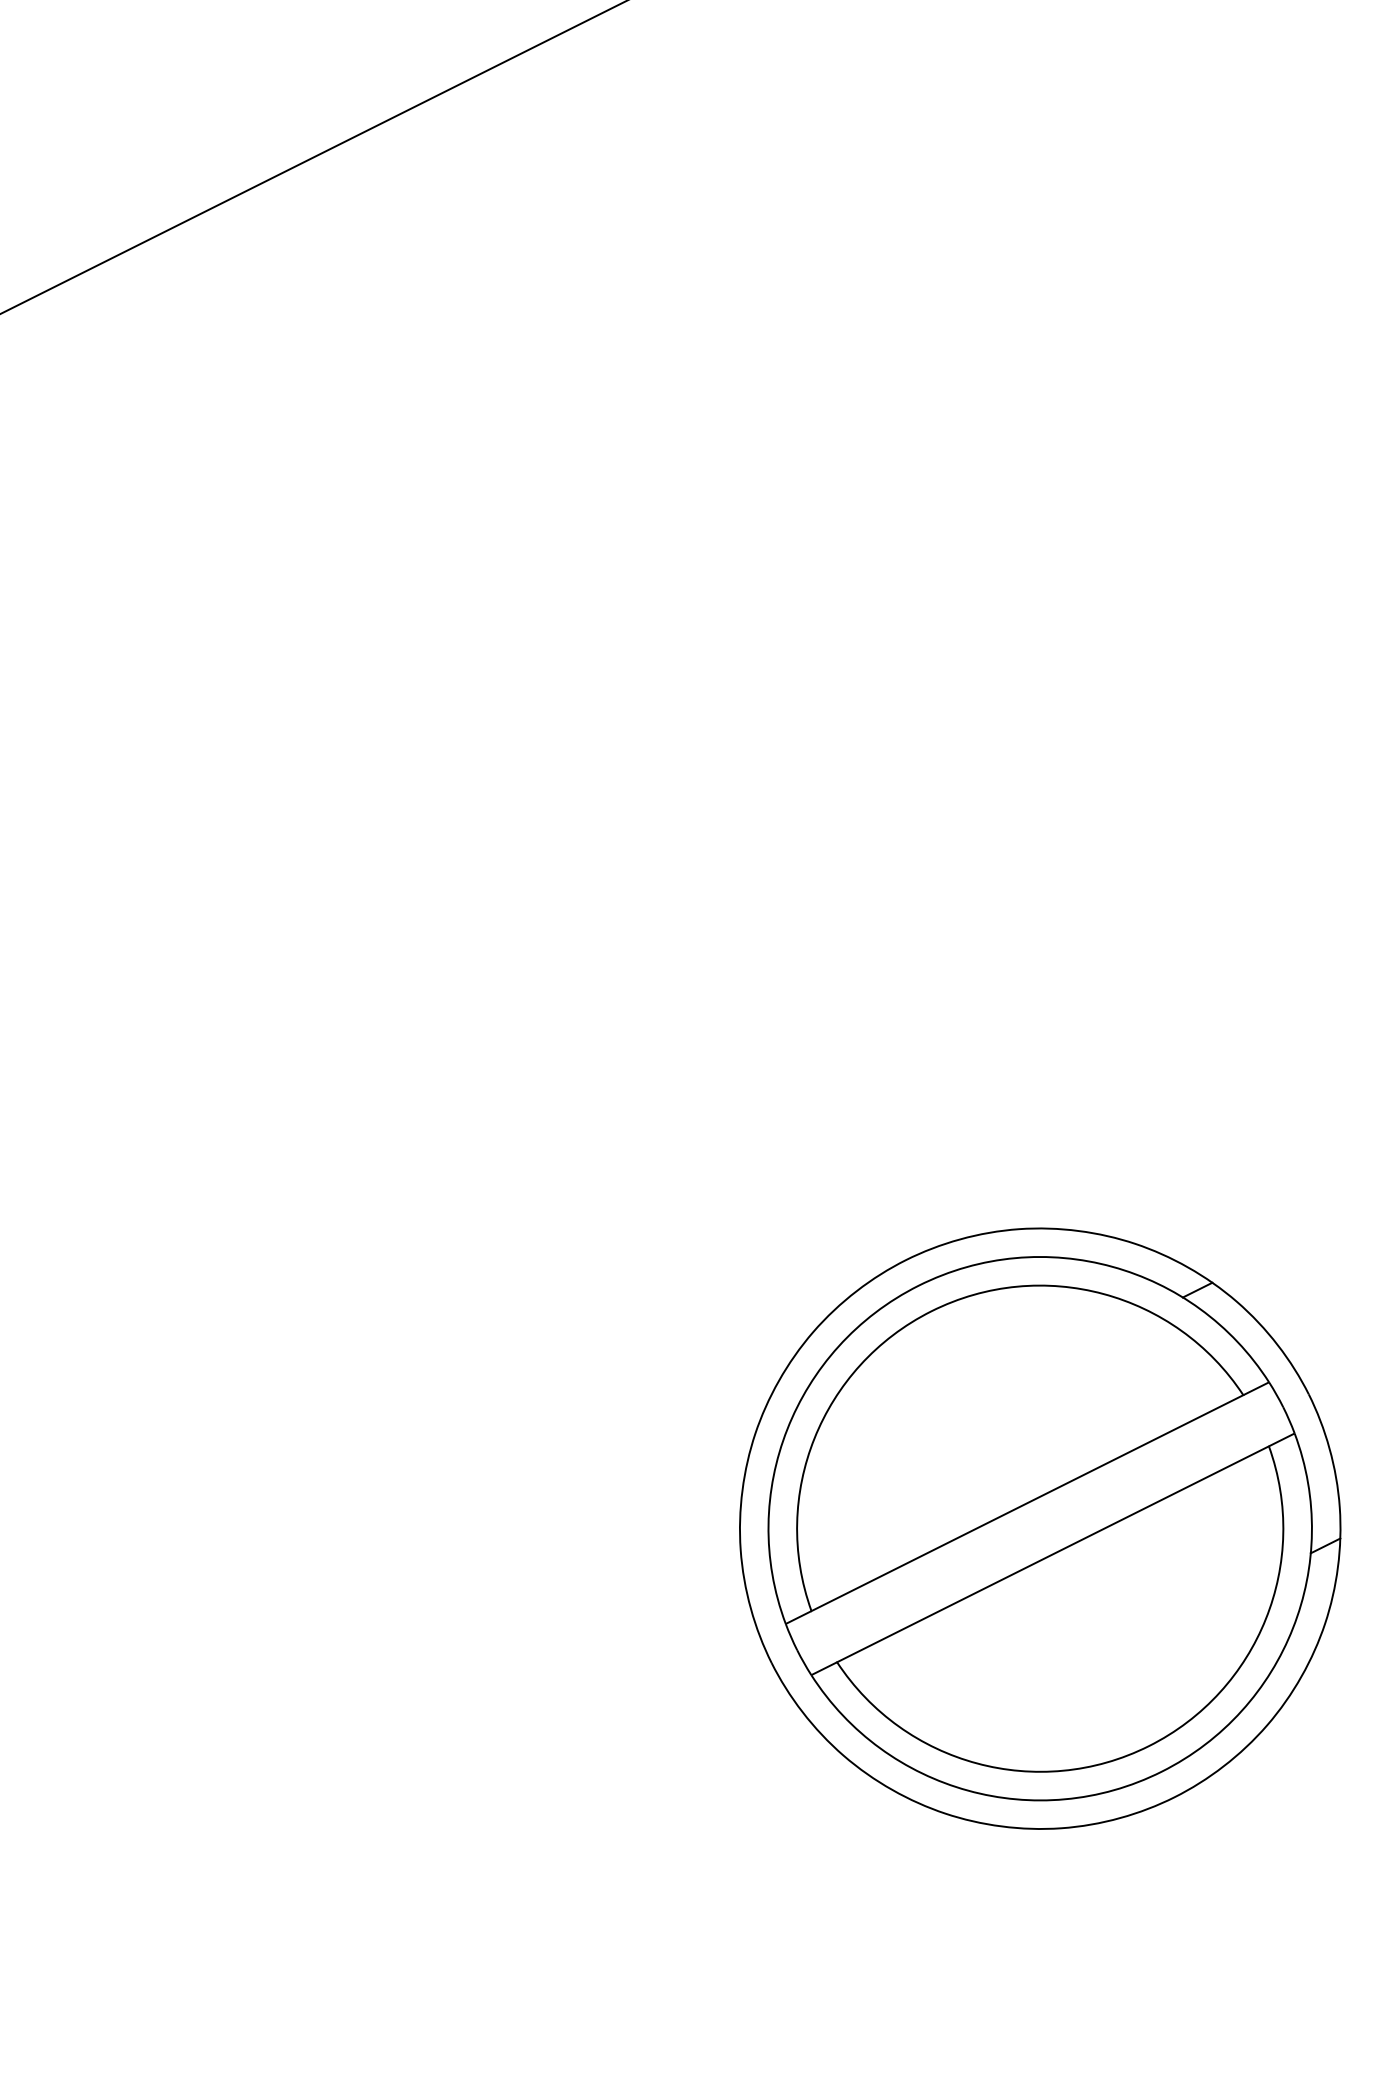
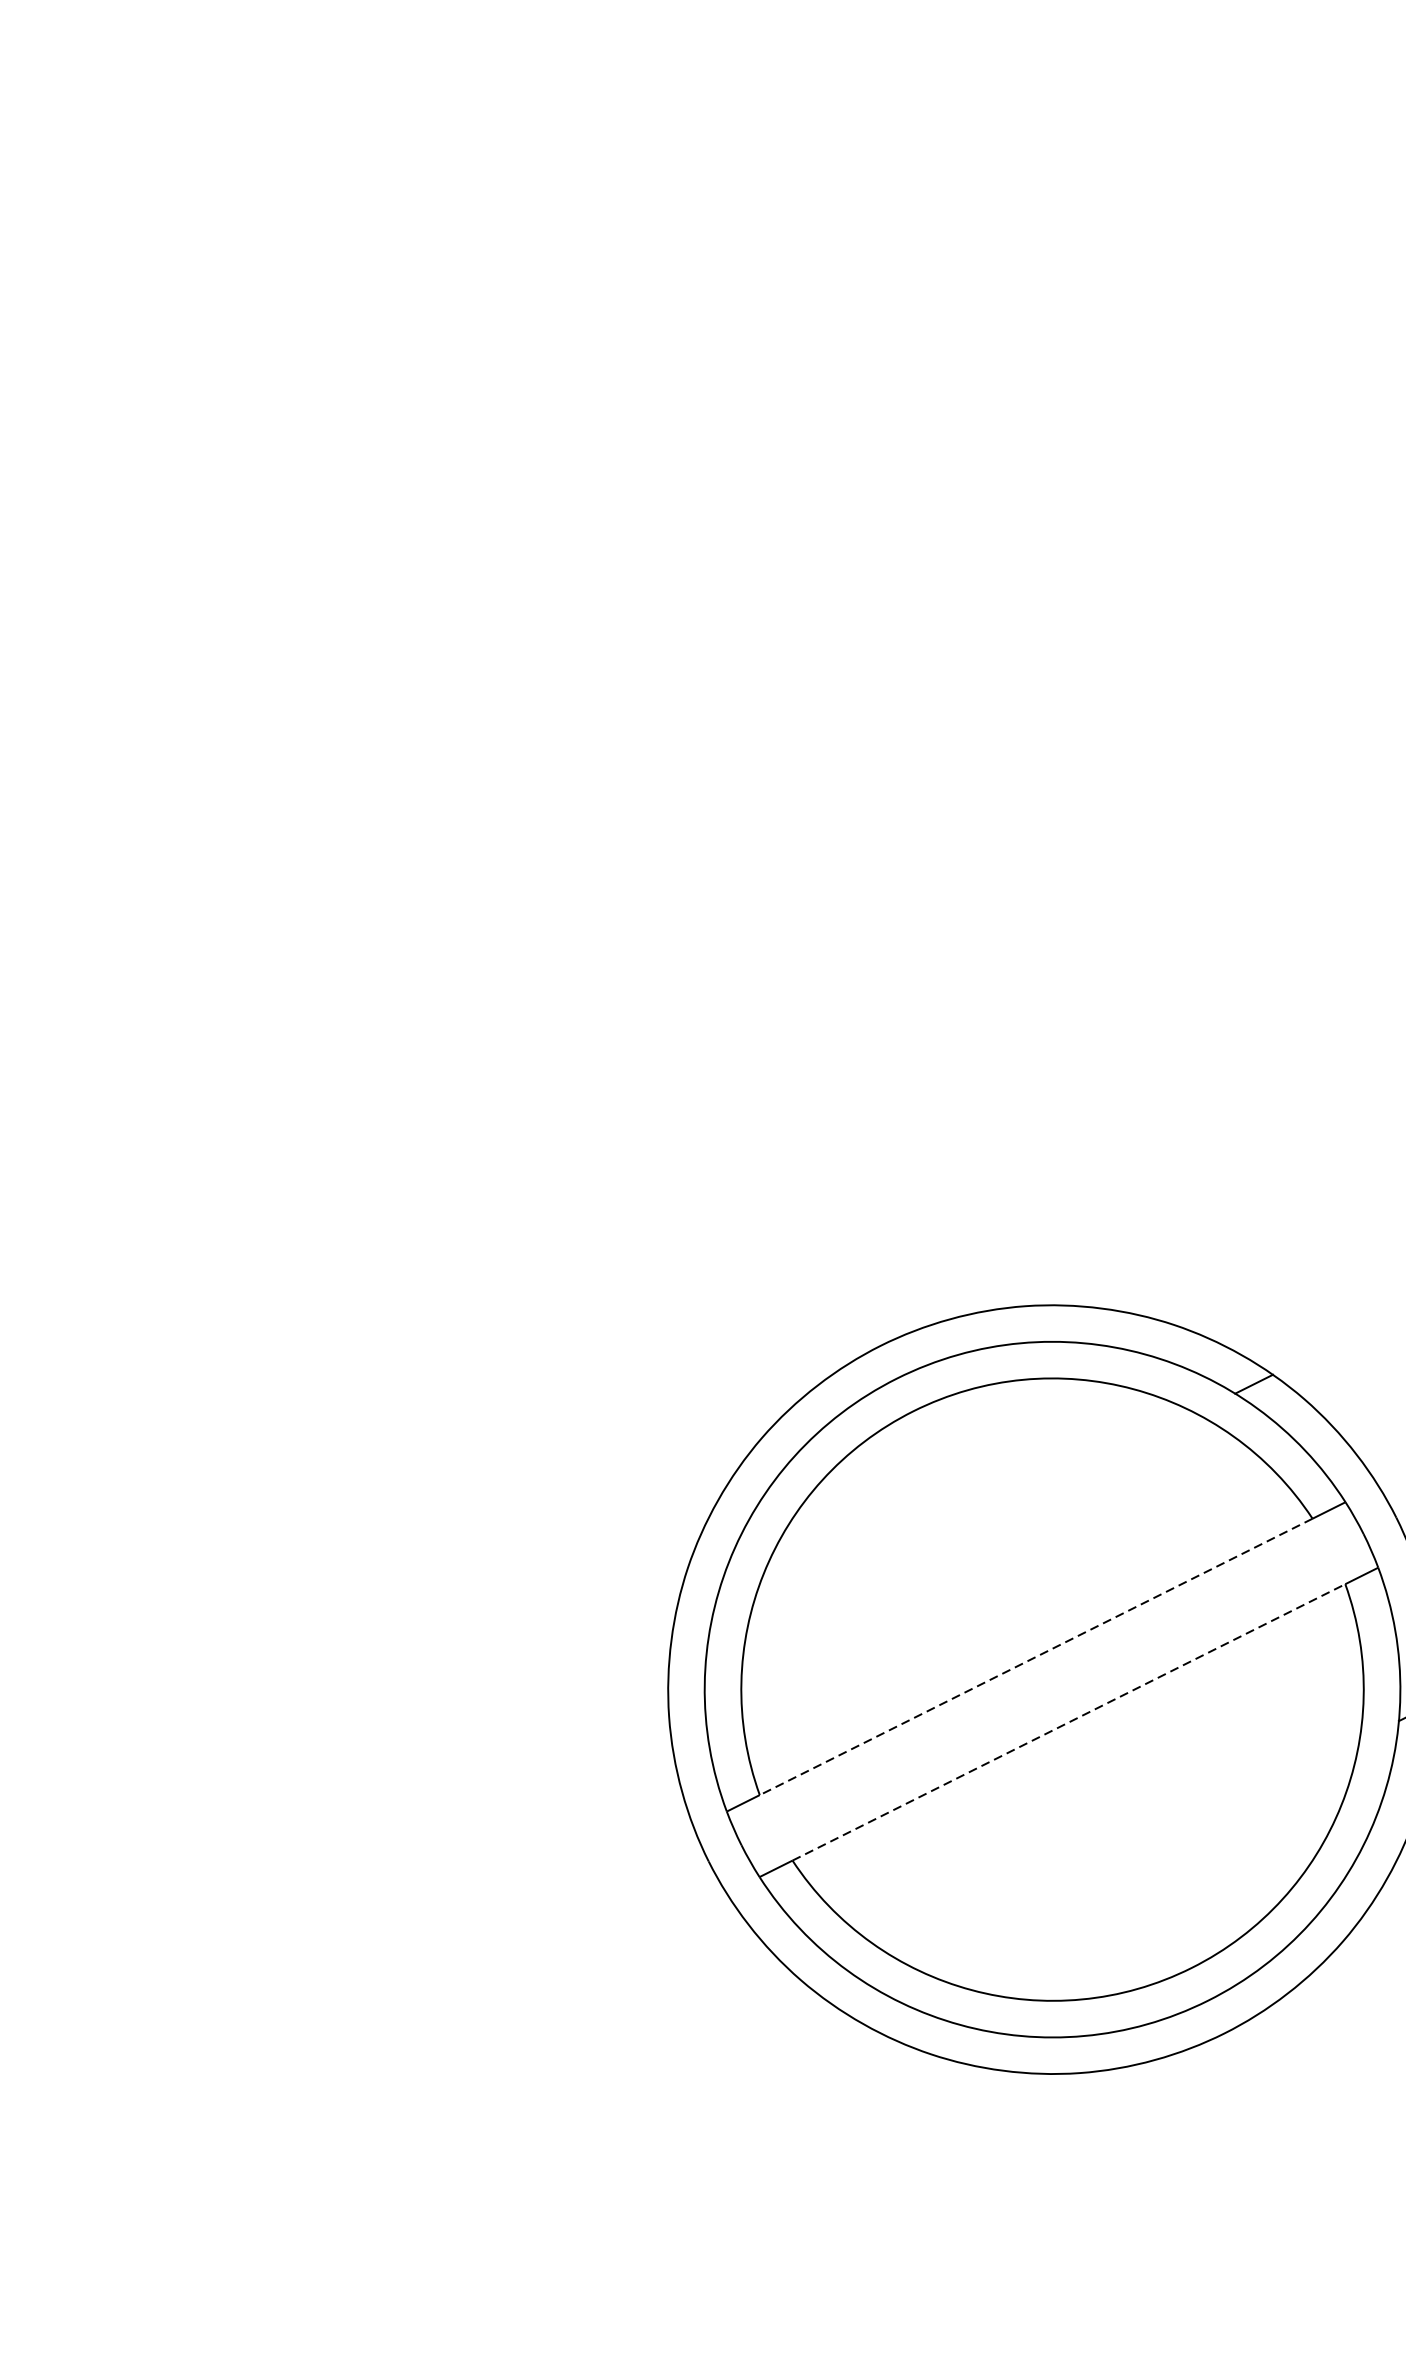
line: (1026, 1503) -> (1034, 1657), solid -> dashed
line: (1053, 1554) -> (1069, 1722), solid -> dashed

